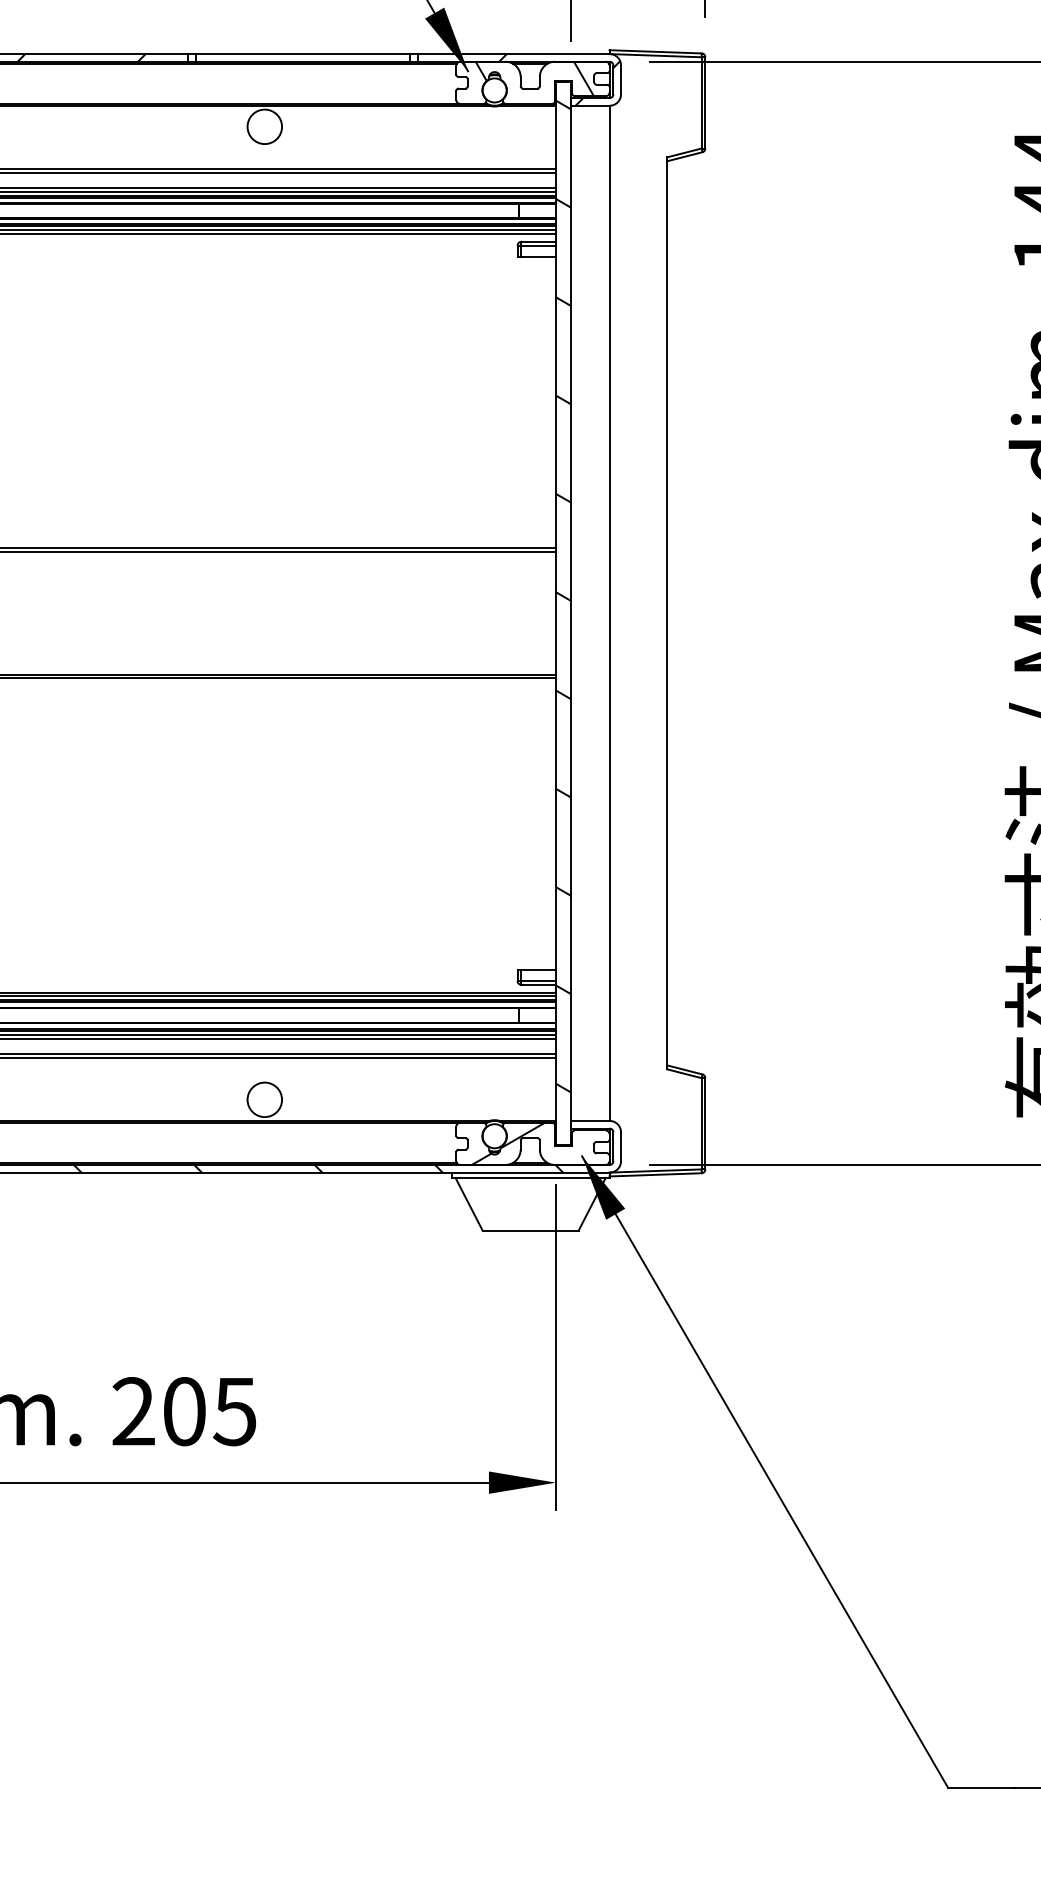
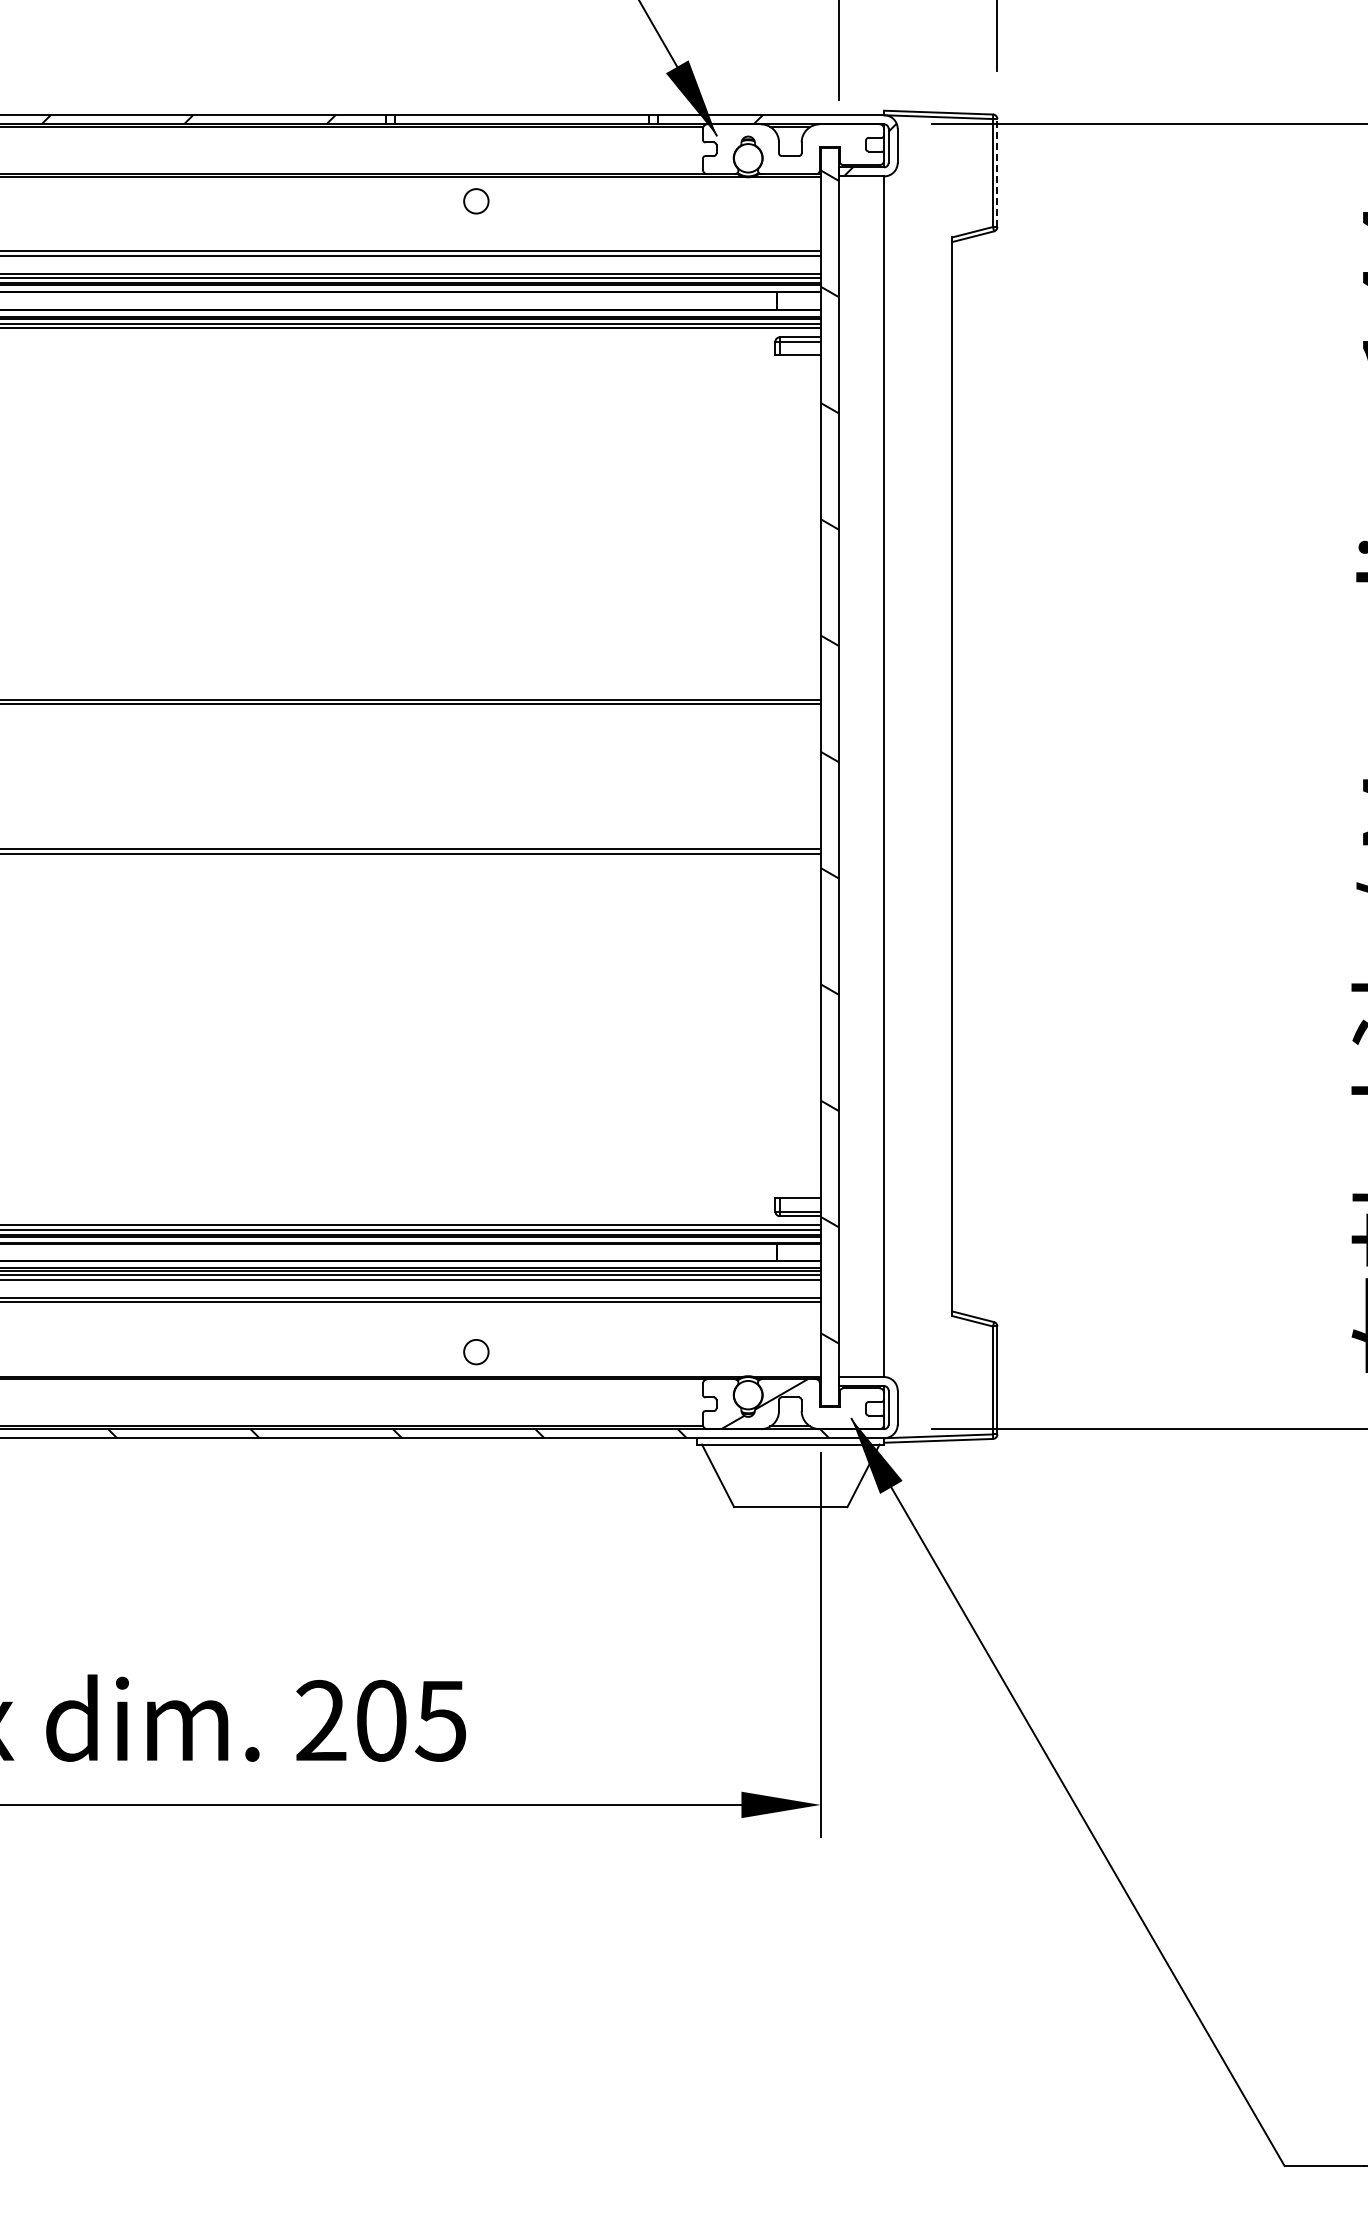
hatch: (534, 78) -> (795, 144), removed
line: (705, 103) -> (997, 173), solid -> dashed
circle: (264, 126) -> (475, 200), size x0.6
circle: (264, 1099) -> (475, 1351), size x0.6

